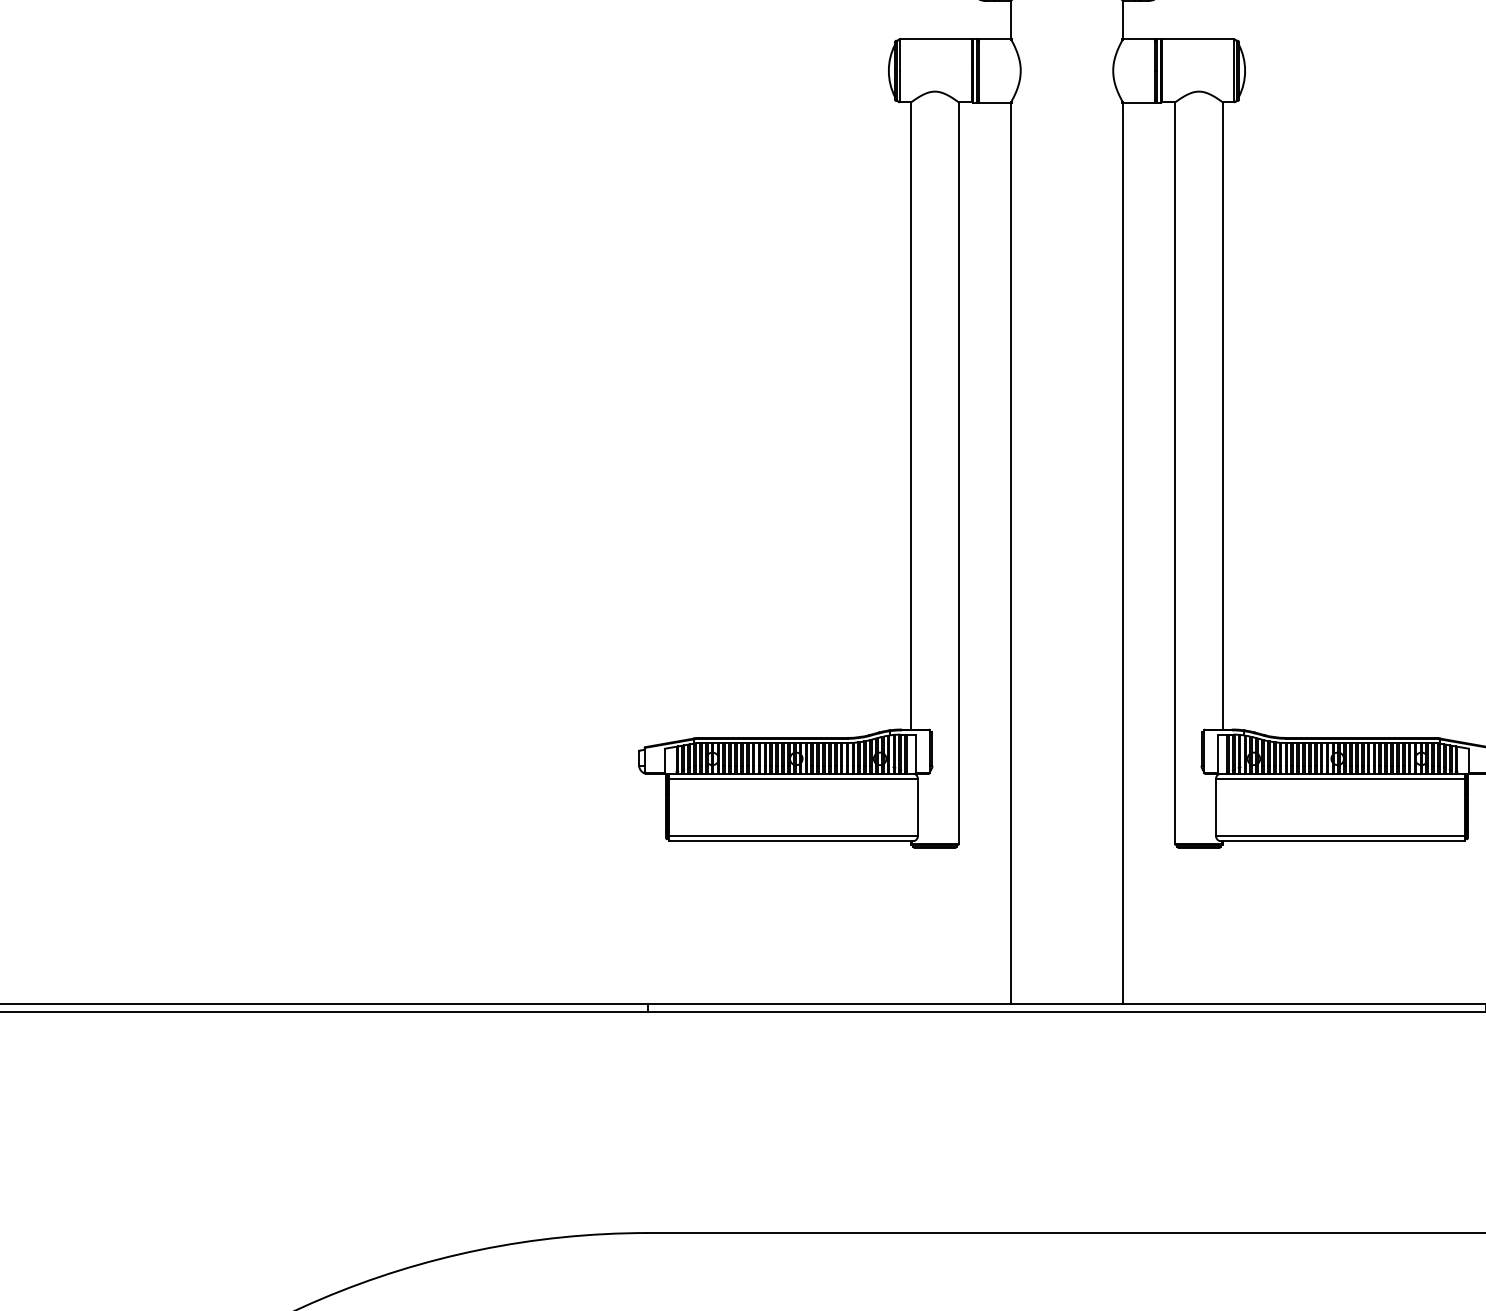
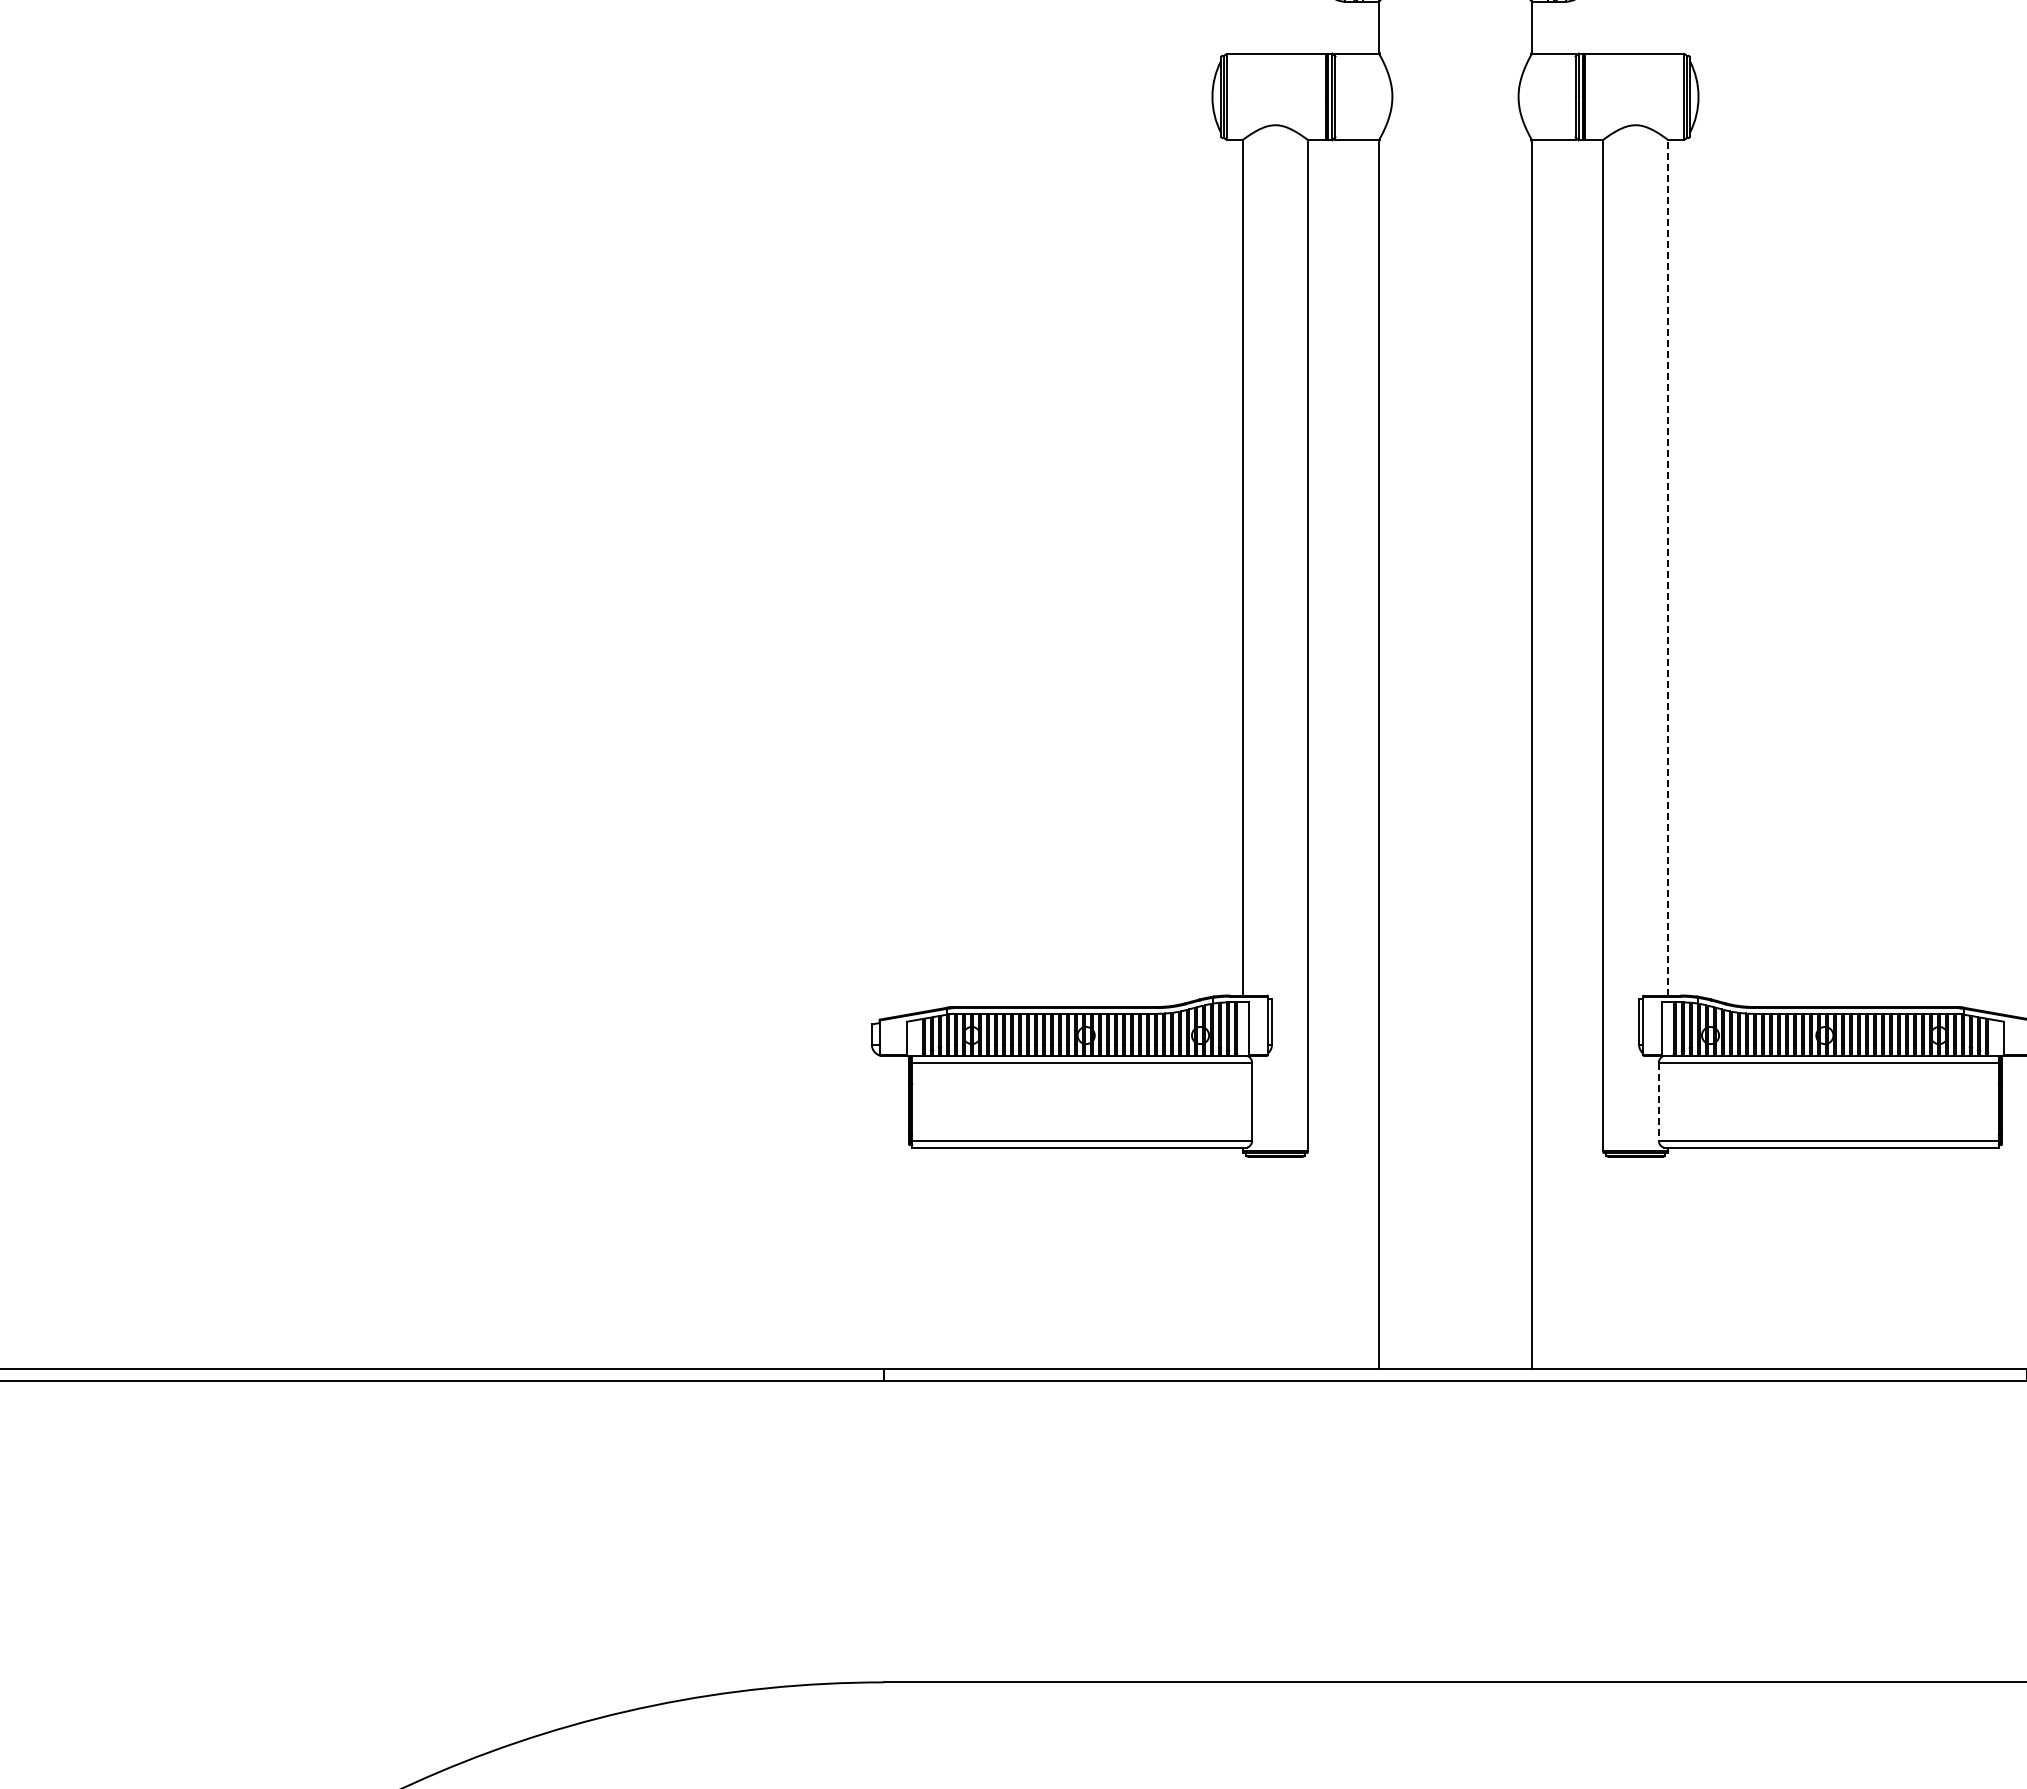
line: (1223, 415) -> (1668, 567), solid -> dashed
line: (1215, 807) -> (1658, 1101), solid -> dashed

